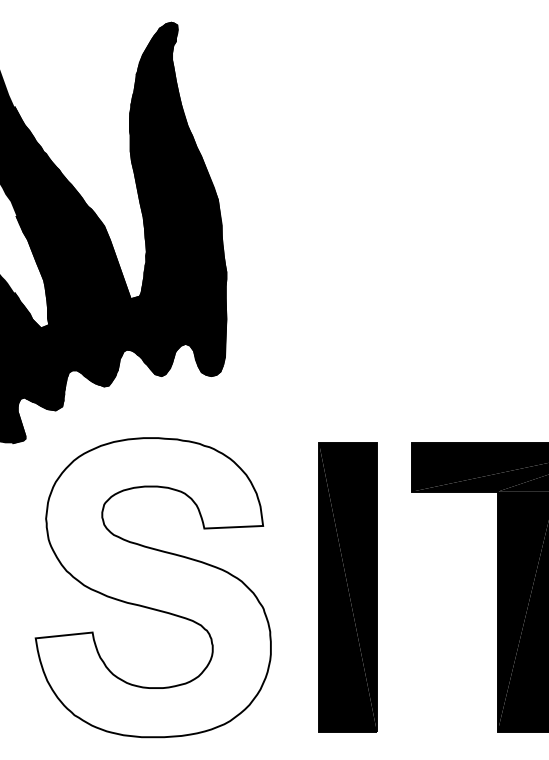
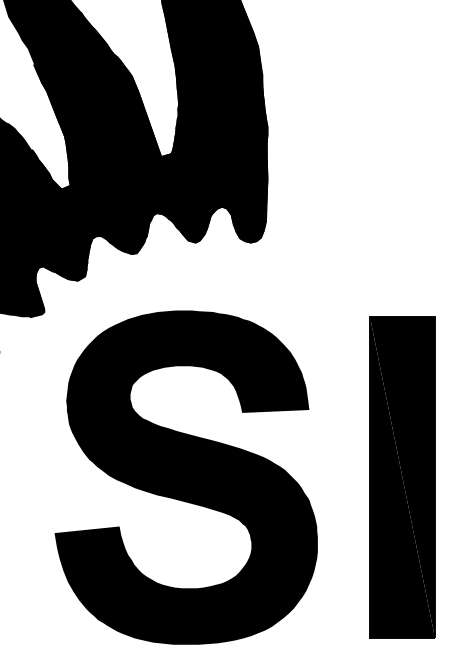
fill: (152, 587) -> (185, 477), added

